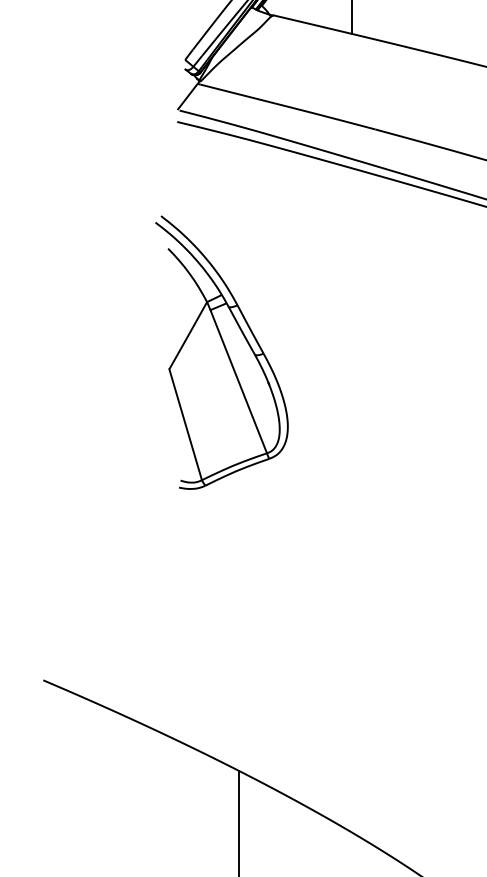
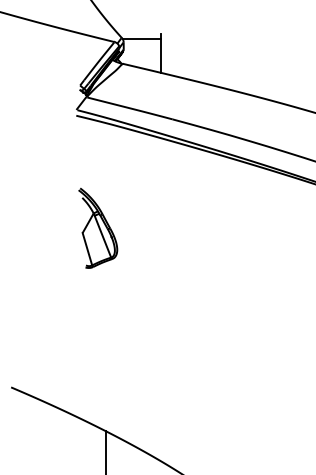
part: (220, 353) -> (97, 228), size x0.6

